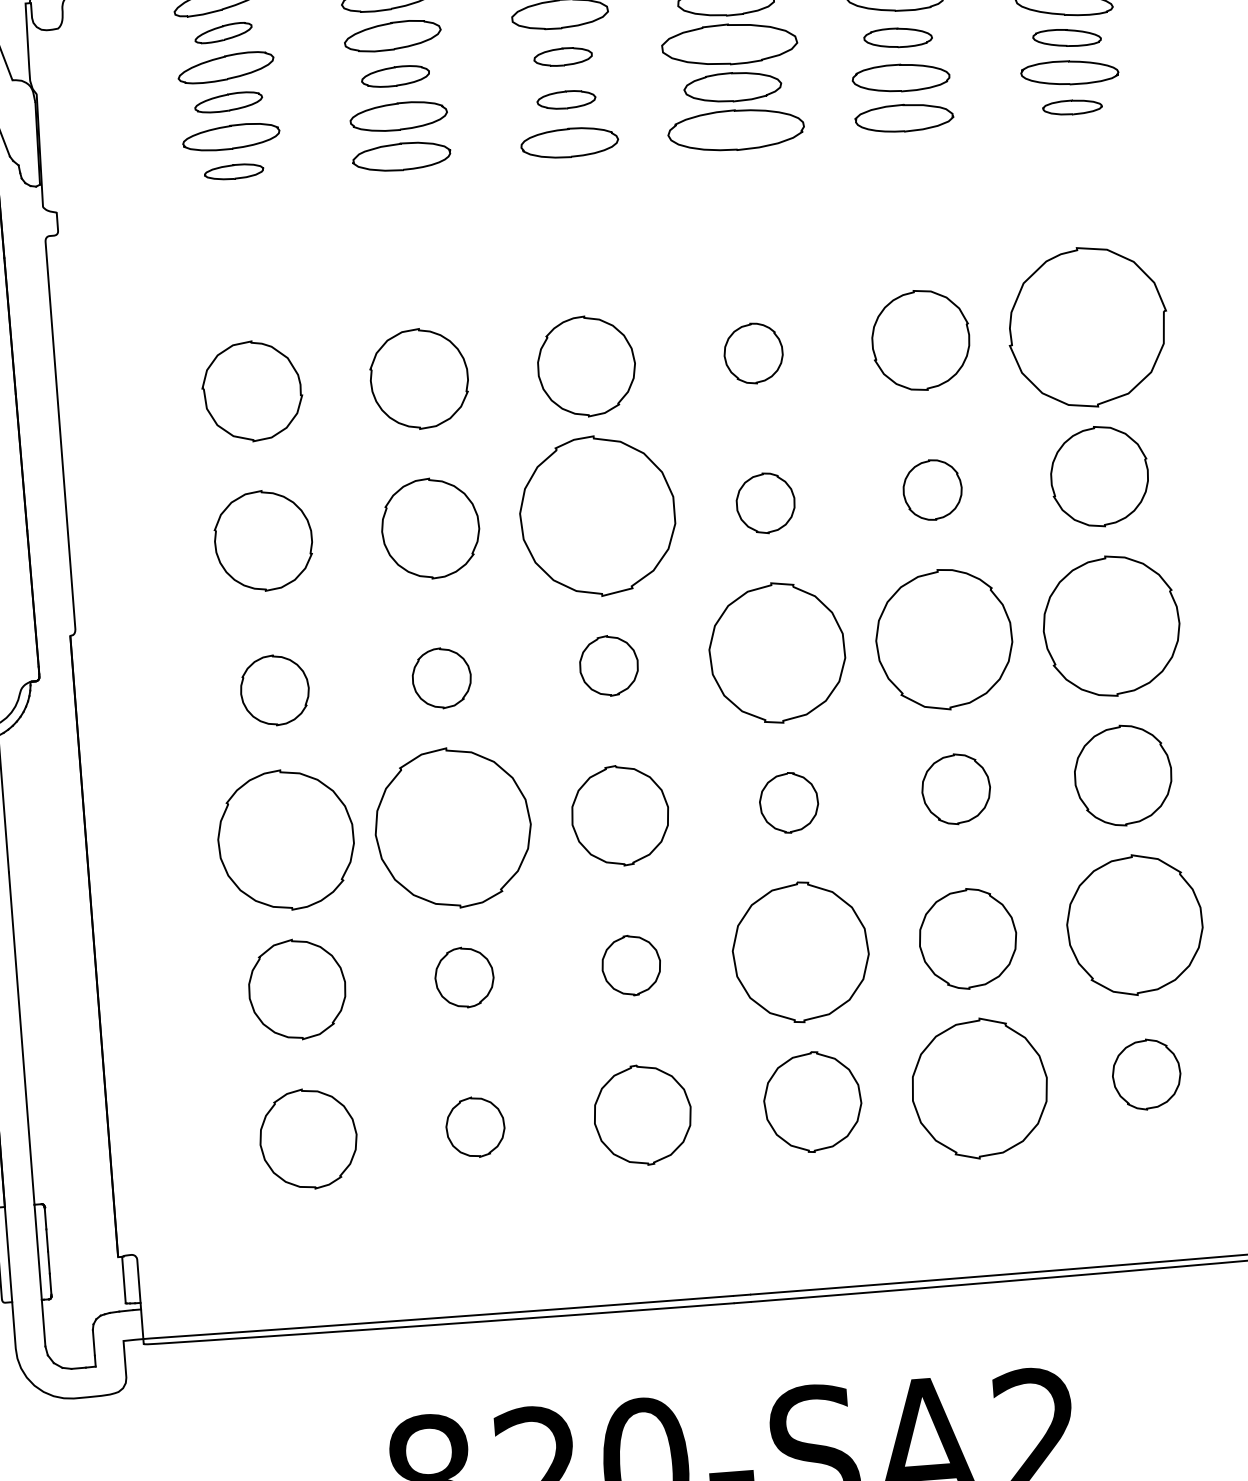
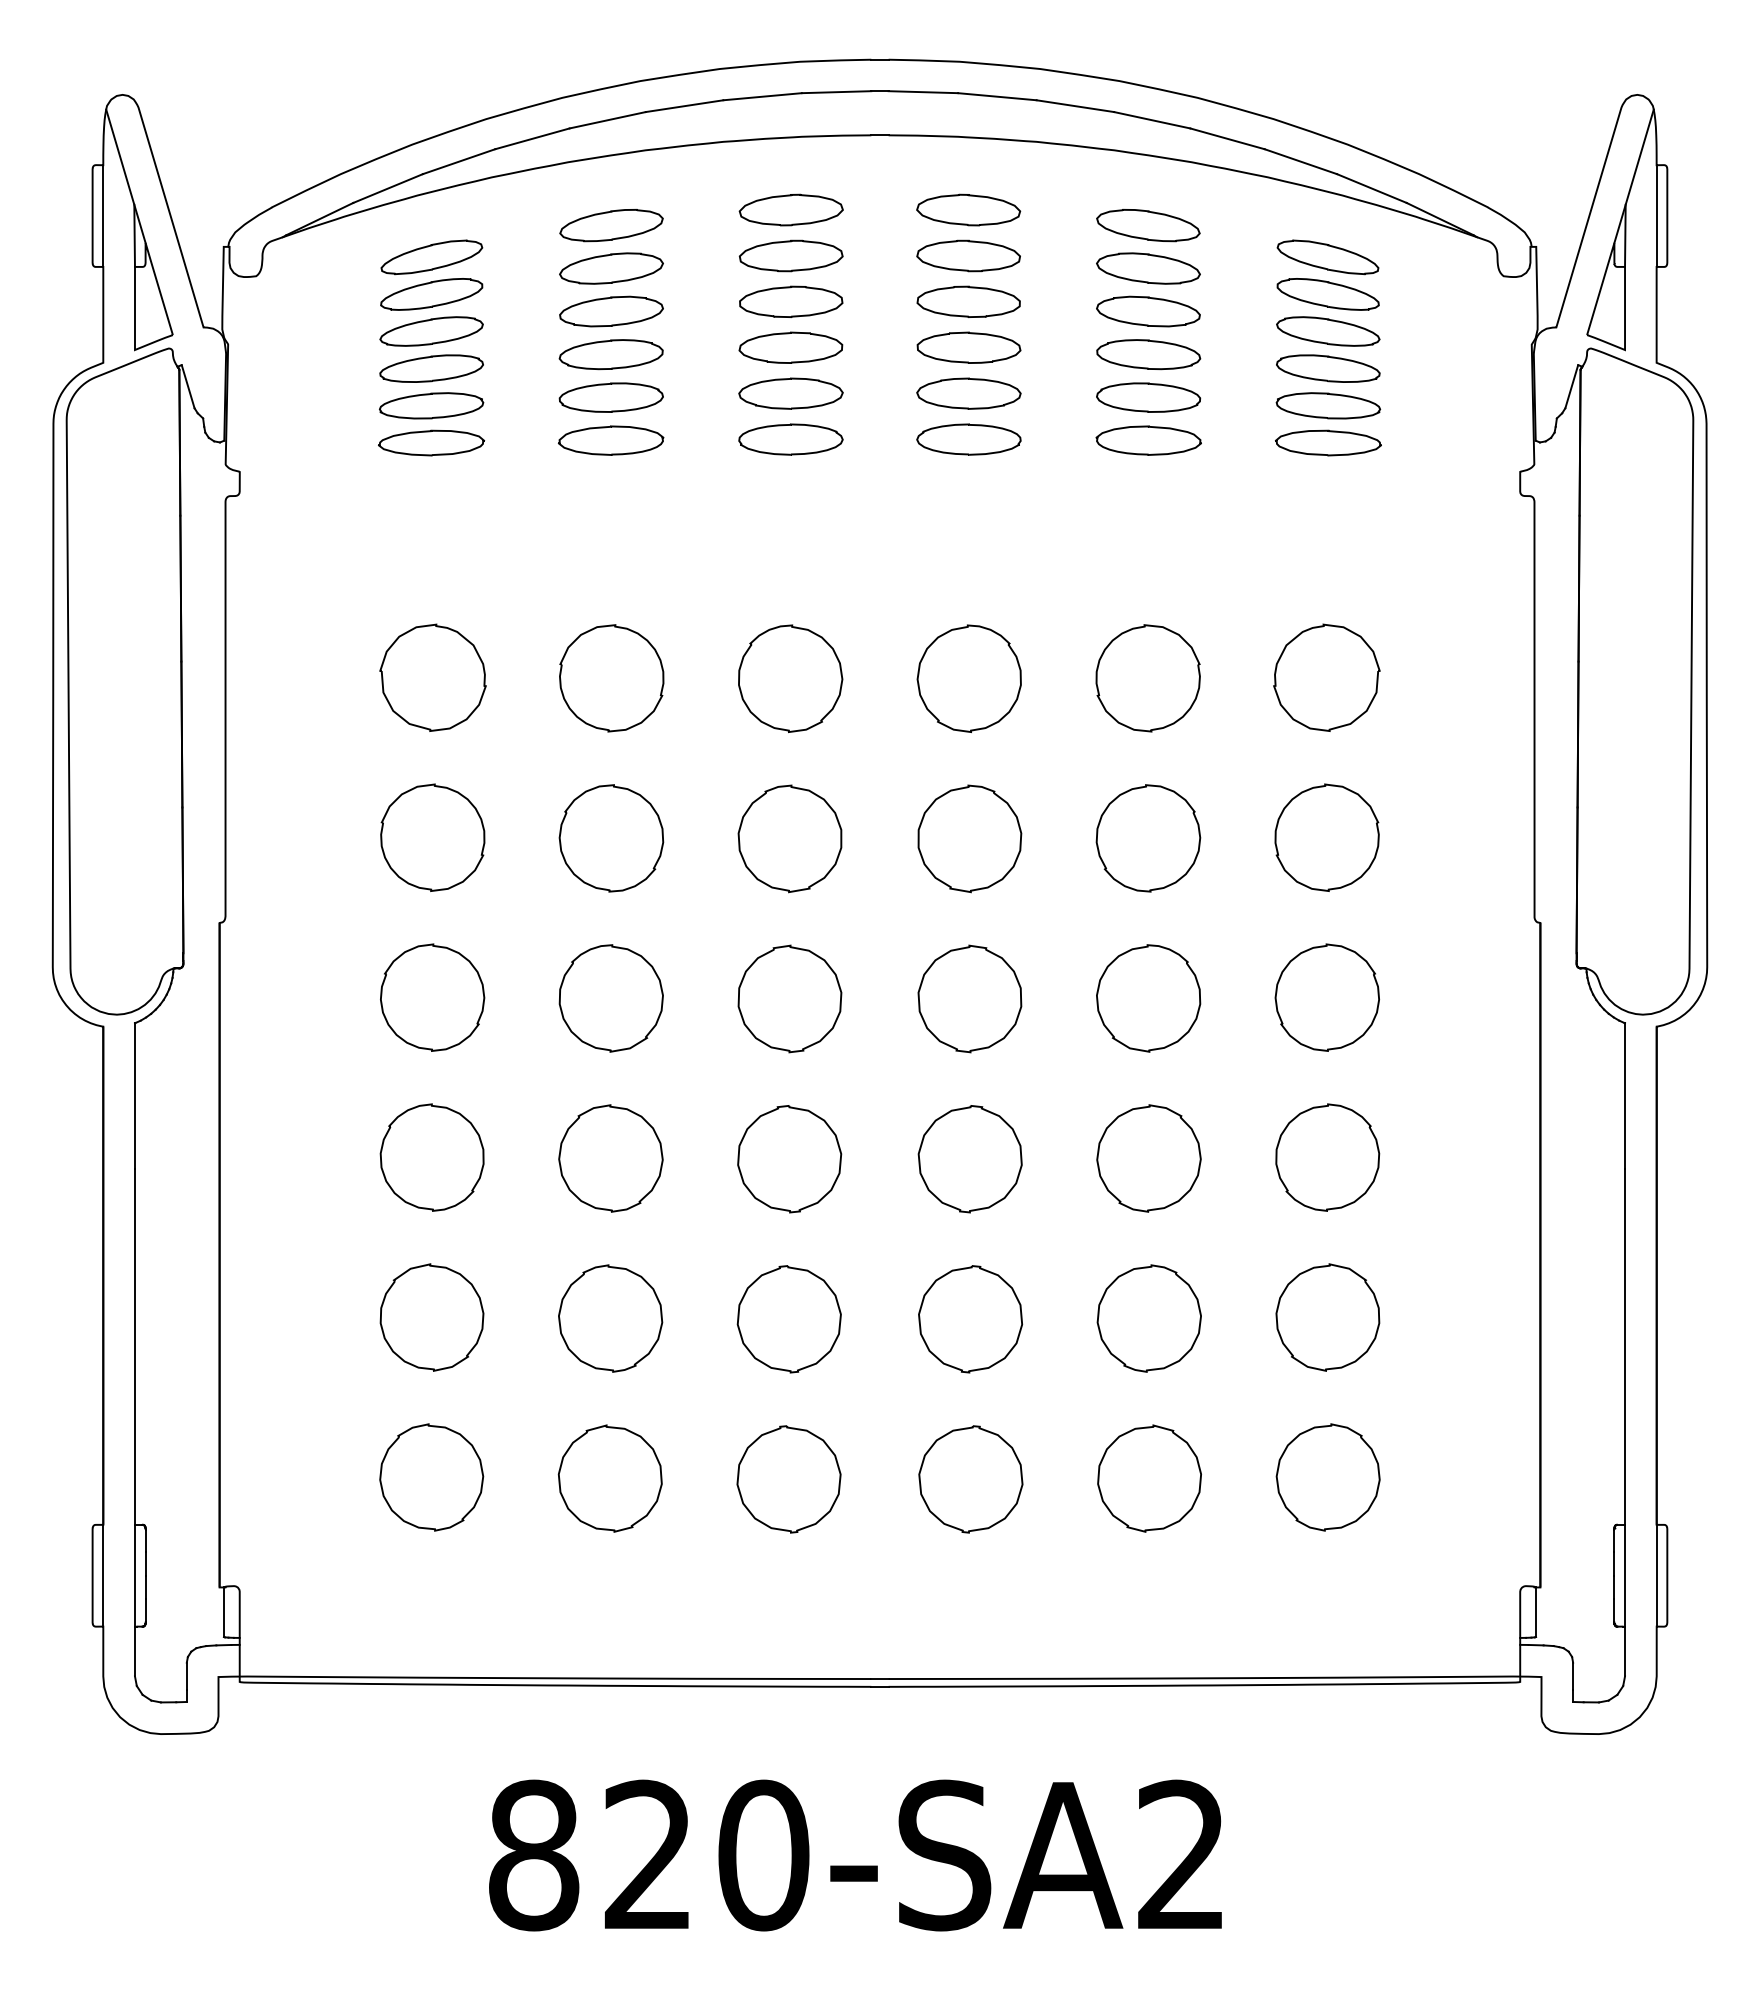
part: (223, 33) -> (431, 294), size x1.67
part: (897, 37) -> (1148, 354), size x1.43
part: (1067, 37) -> (1328, 368), size x1.43
part: (729, 44) -> (968, 347), size x0.71
part: (562, 56) -> (790, 347), size x1.67
part: (394, 76) -> (610, 354), size x1.43
part: (565, 99) -> (790, 393), size x1.67
part: (228, 102) -> (431, 368), size x1.43
part: (1072, 106) -> (1328, 442), size x1.67
part: (735, 130) -> (968, 439), size x0.71
part: (233, 171) -> (431, 442), size x1.67
part: (1087, 326) -> (1326, 677), size x0.62
part: (752, 353) -> (968, 678), size x1.67
part: (932, 490) -> (1148, 838), size x1.67
part: (765, 503) -> (969, 838), size x1.67
part: (597, 515) -> (789, 838), size x0.62
part: (1110, 625) -> (1326, 997), size x0.71
part: (944, 639) -> (1148, 998), size x0.71
part: (776, 652) -> (969, 998), size x0.71
part: (608, 665) -> (789, 998), size x1.67
part: (441, 678) -> (610, 998), size x1.67
part: (274, 690) -> (432, 997), size x1.43
part: (955, 789) -> (1148, 1158), size x1.43
part: (788, 803) -> (969, 1159), size x1.67
part: (452, 828) -> (610, 1158), size x0.62
part: (285, 839) -> (431, 1157), size x0.71
part: (1134, 925) -> (1327, 1317), size x0.71
part: (800, 952) -> (970, 1319), size x0.71
part: (630, 965) -> (788, 1319), size x1.67
part: (464, 977) -> (610, 1318), size x1.67
part: (1146, 1074) -> (1327, 1477), size x1.43
part: (979, 1088) -> (1149, 1478), size x0.71
part: (474, 1127) -> (609, 1478), size x1.67

